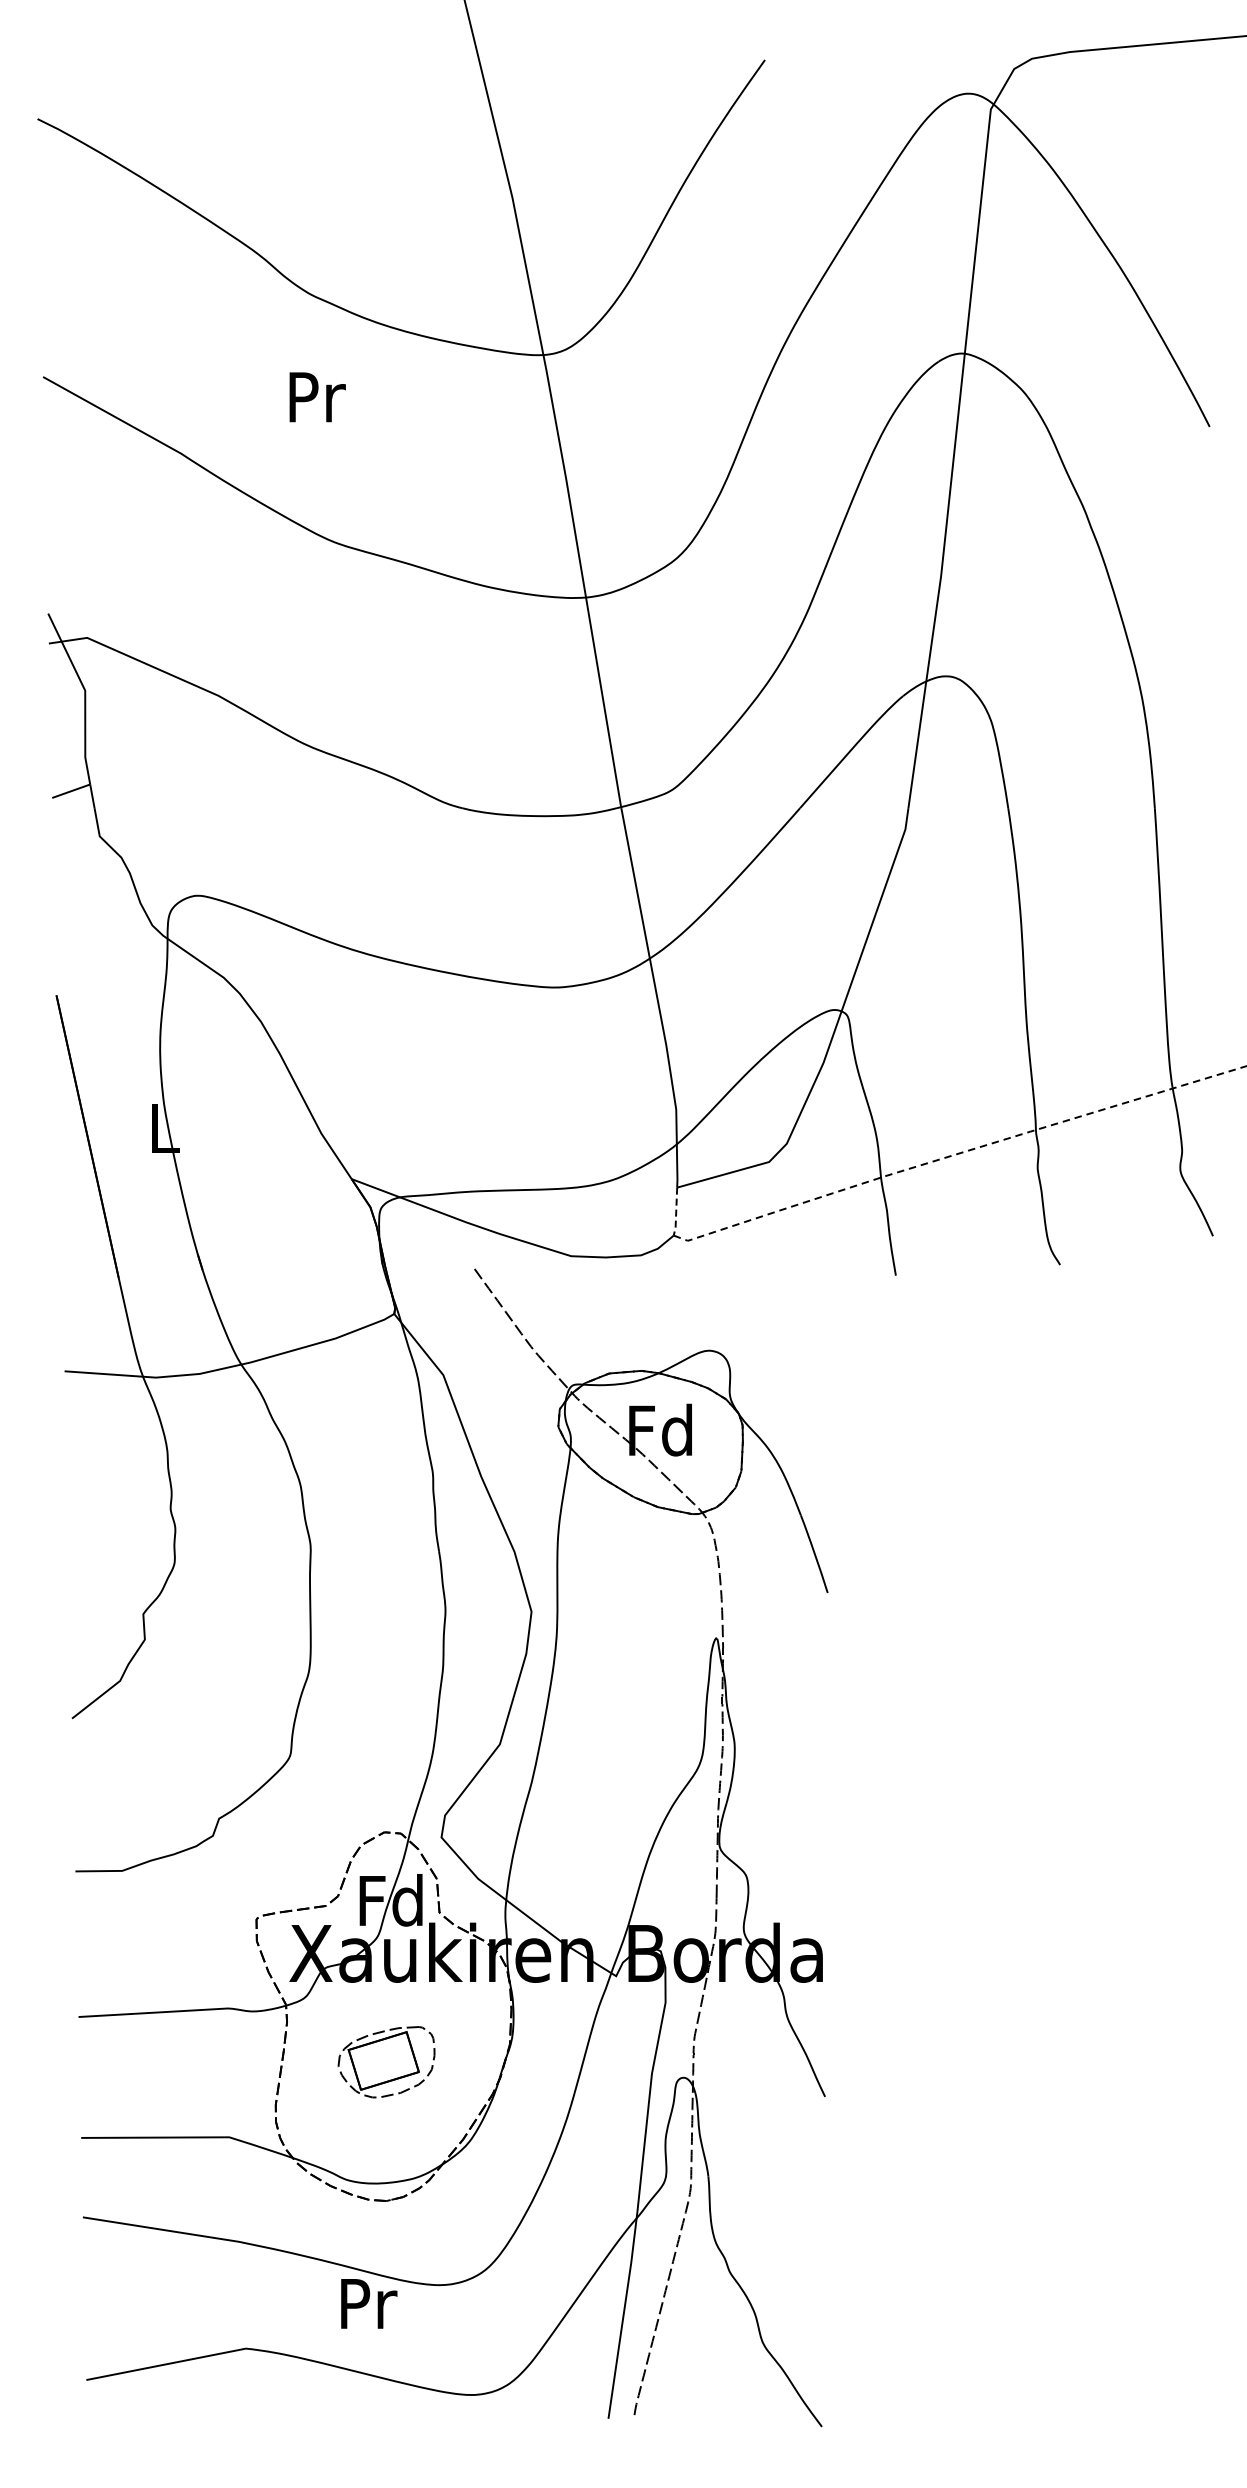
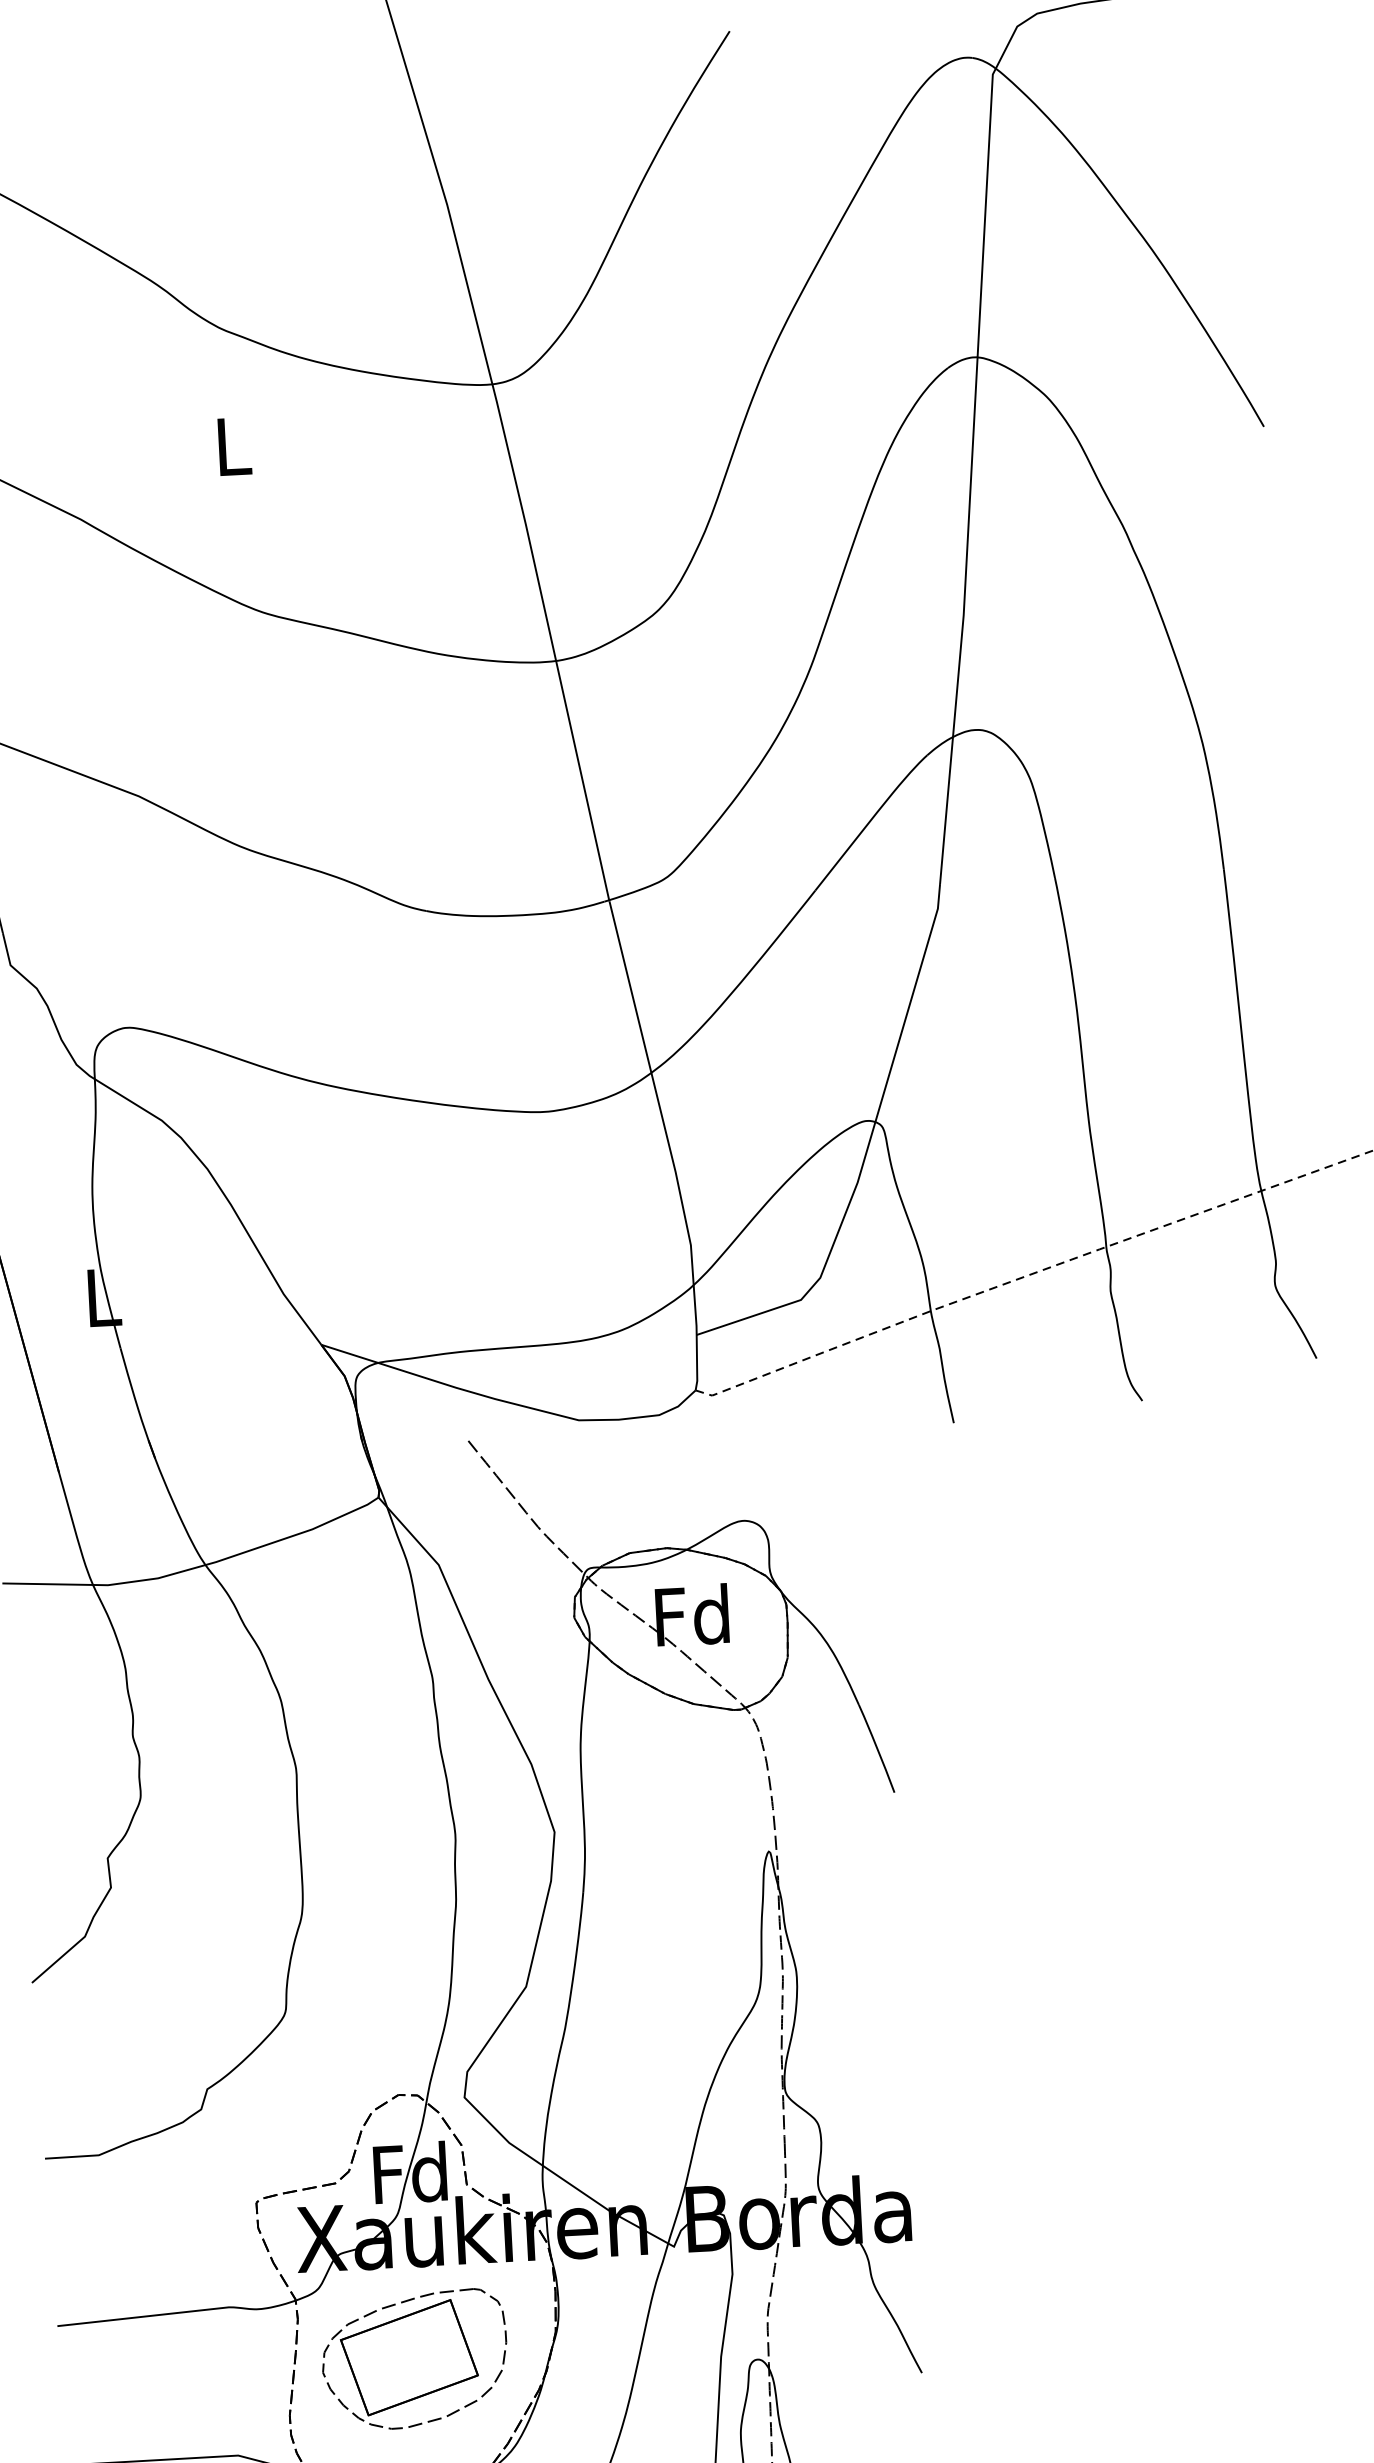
text: (317, 397) -> (234, 446), Pr -> L
line: (676, 1212) -> (697, 1363), dashed -> solid
part: (386, 2061) -> (414, 2358), size x1.67

